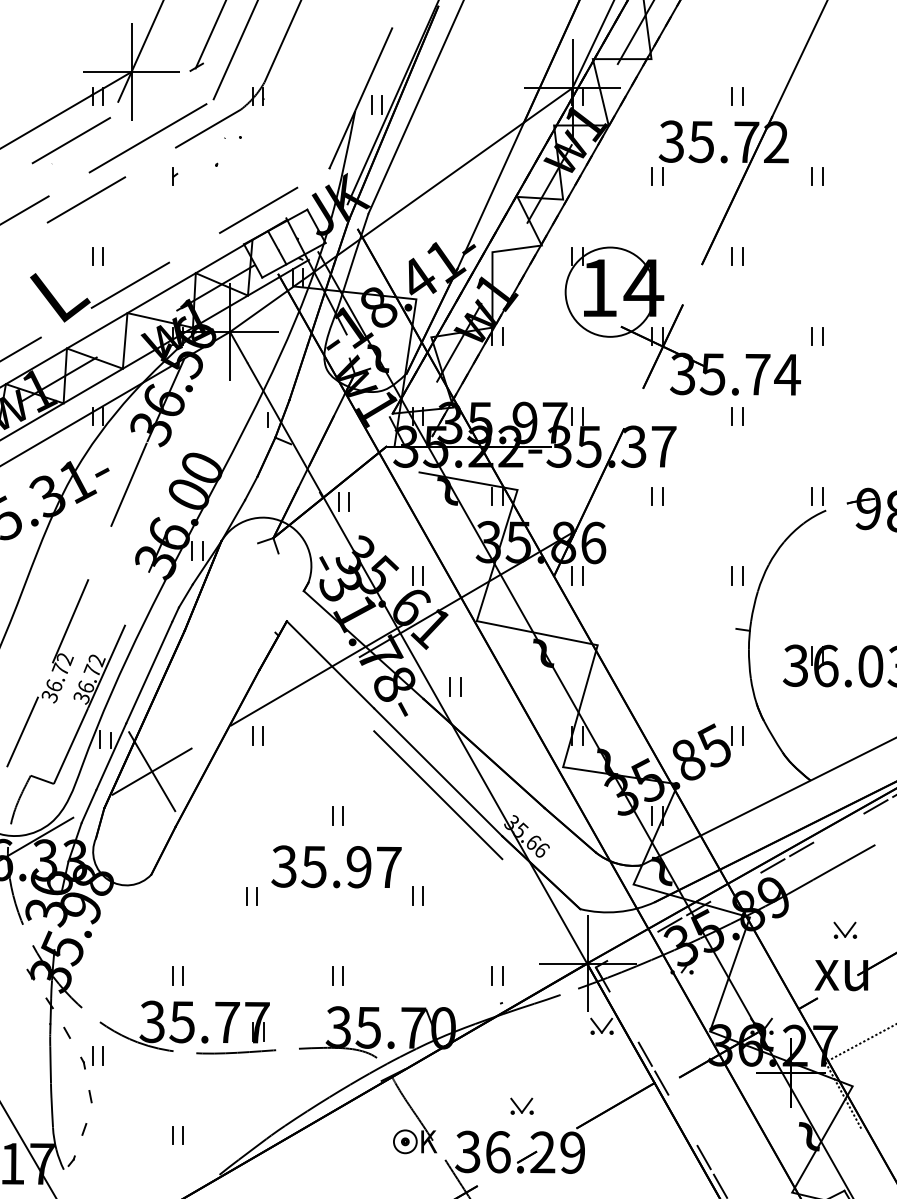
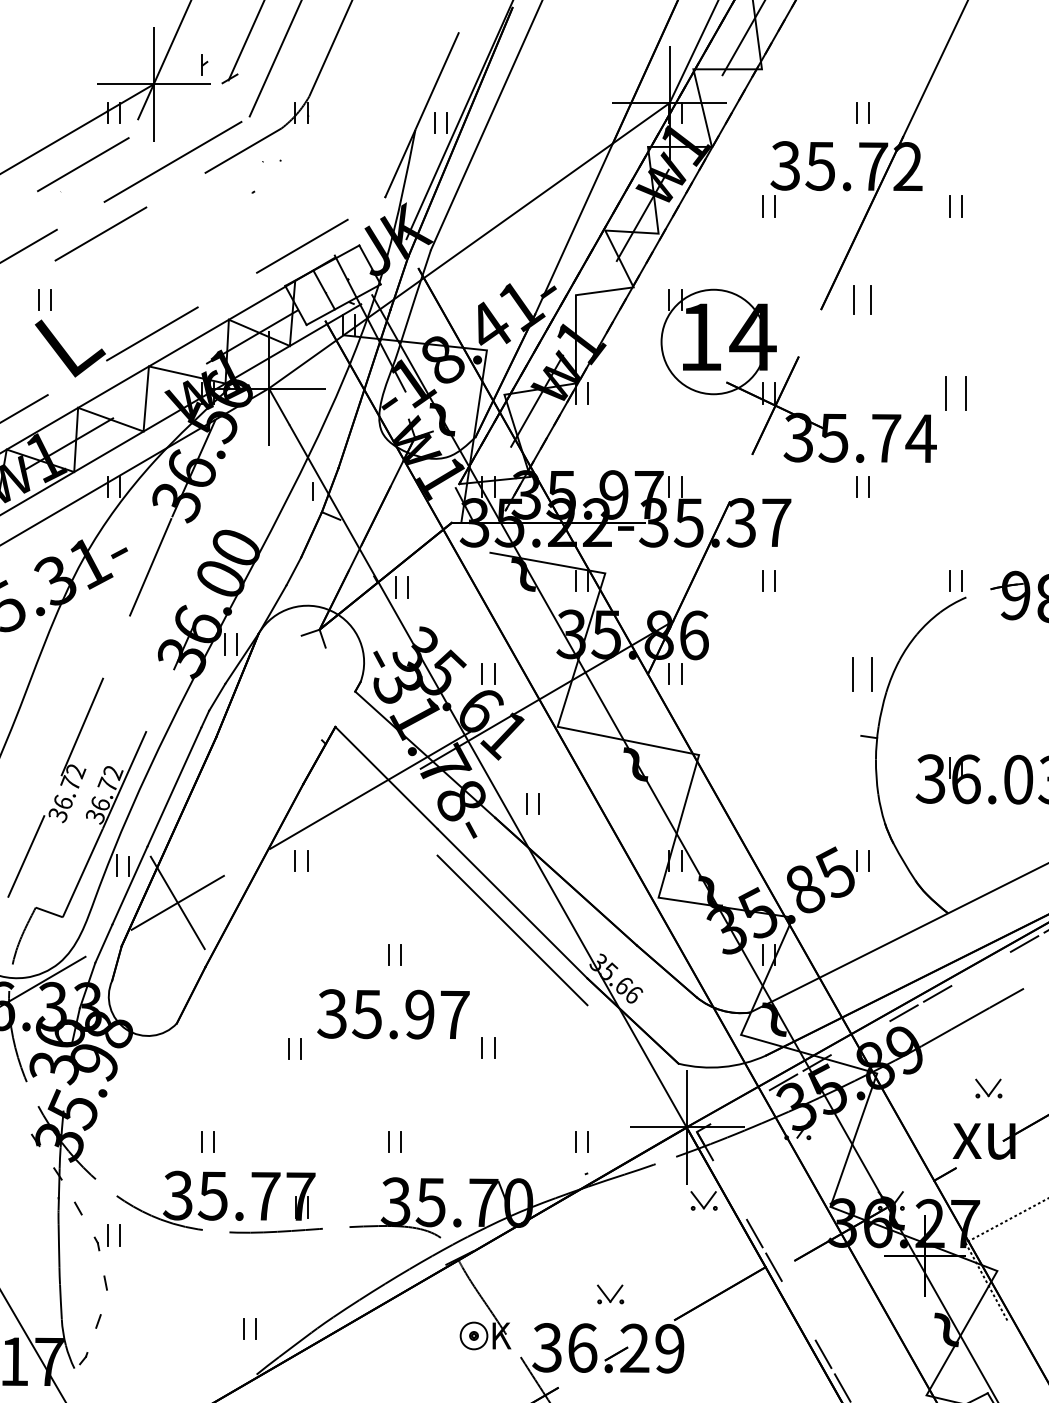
part: (175, 176) -> (205, 65), moved
part: (97, 256) -> (44, 300), moved
part: (737, 256) -> (862, 300), size x1.4
part: (817, 336) -> (956, 393), size x1.6
part: (737, 575) -> (862, 673), size x1.6
part: (177, 1135) -> (249, 1328), moved

